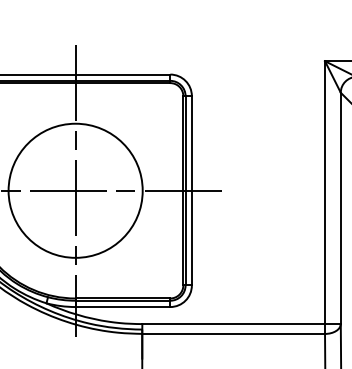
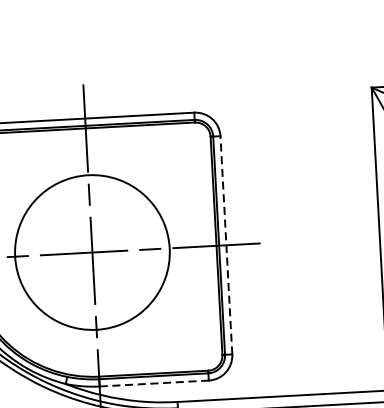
line: (191, 190) -> (225, 244), solid -> dashed
line: (123, 307) -> (154, 384), solid -> dashed

